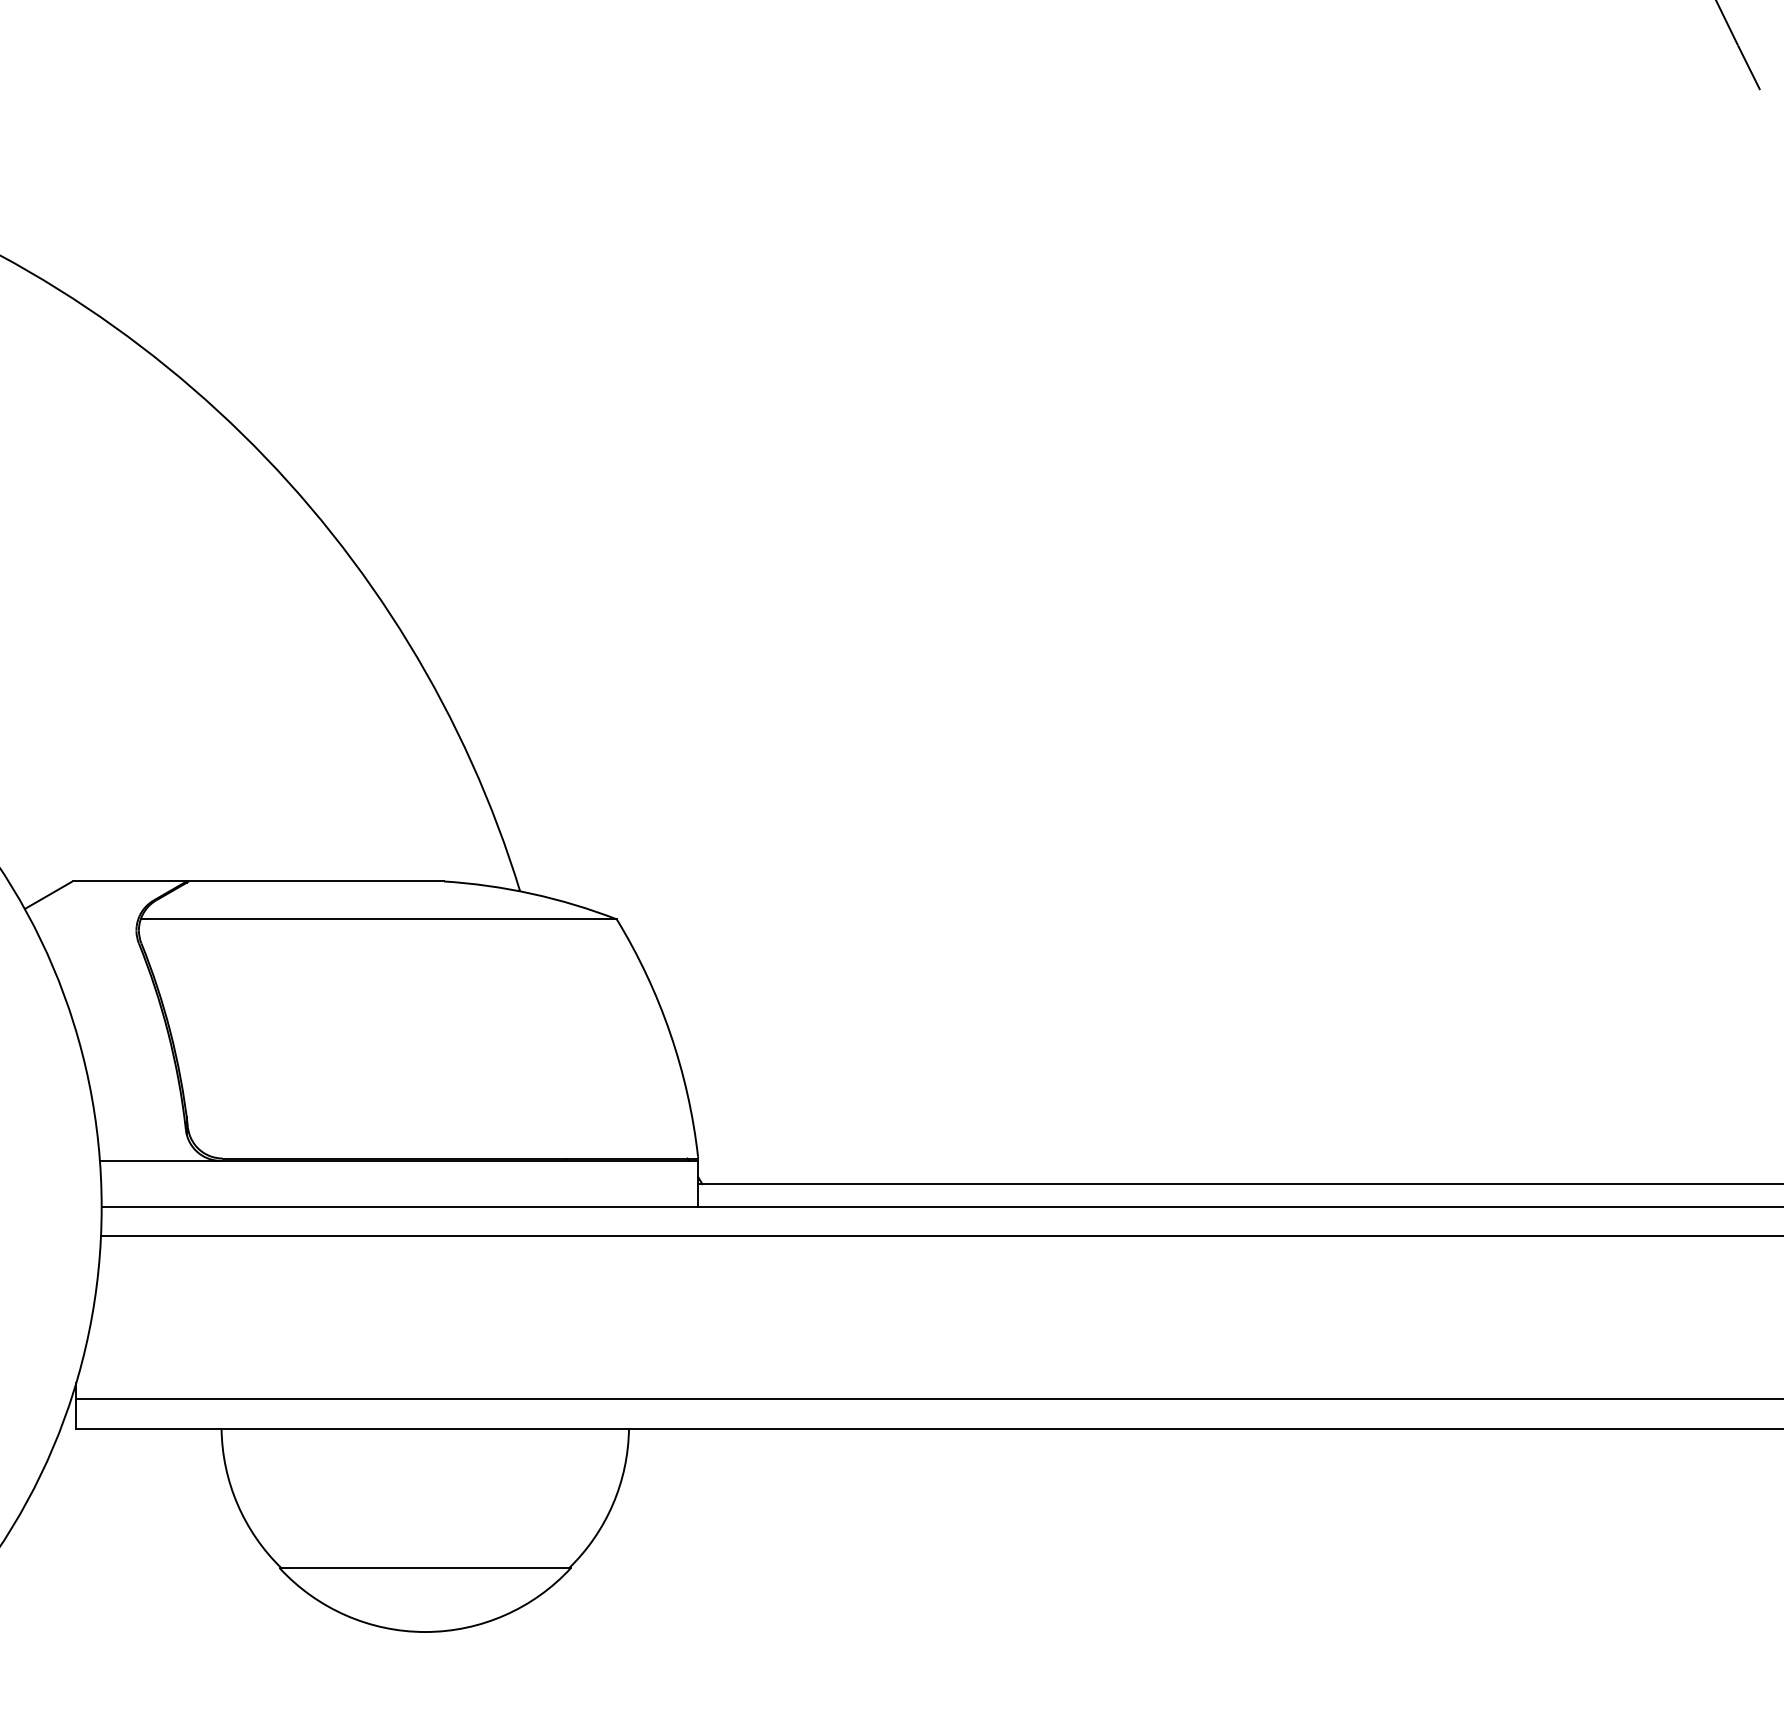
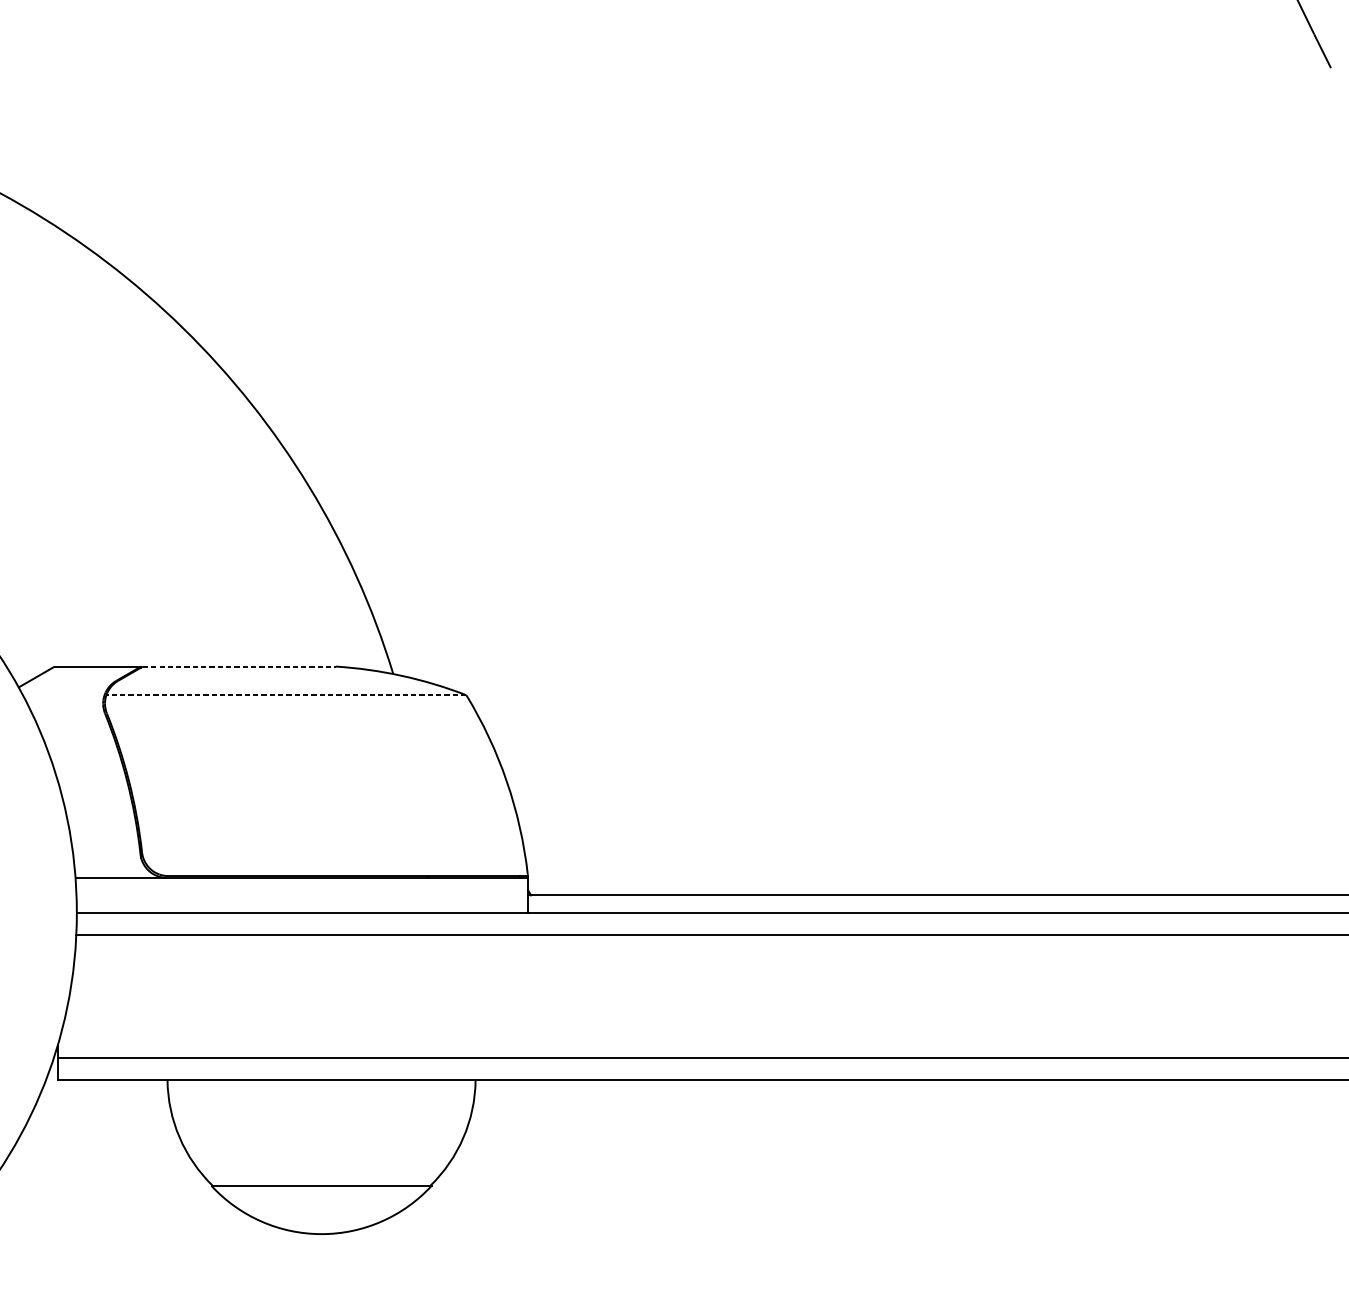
line: (316, 881) -> (239, 666), solid -> dashed
line: (378, 919) -> (286, 695), solid -> dashed

